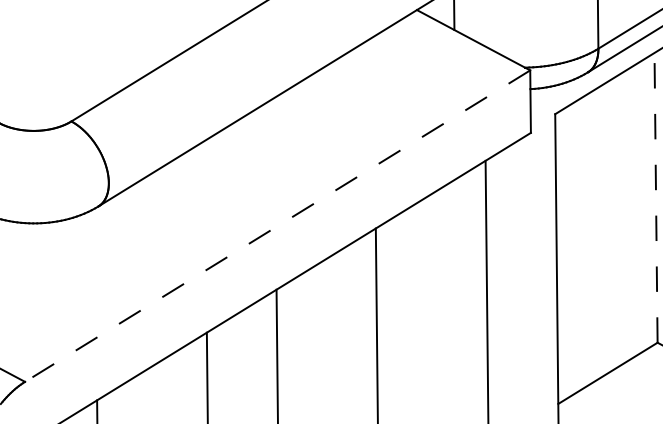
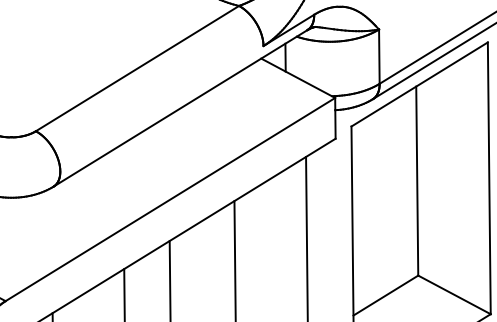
line: (656, 198) -> (417, 181), dashed -> solid
line: (277, 226) -> (170, 199), dashed -> solid

